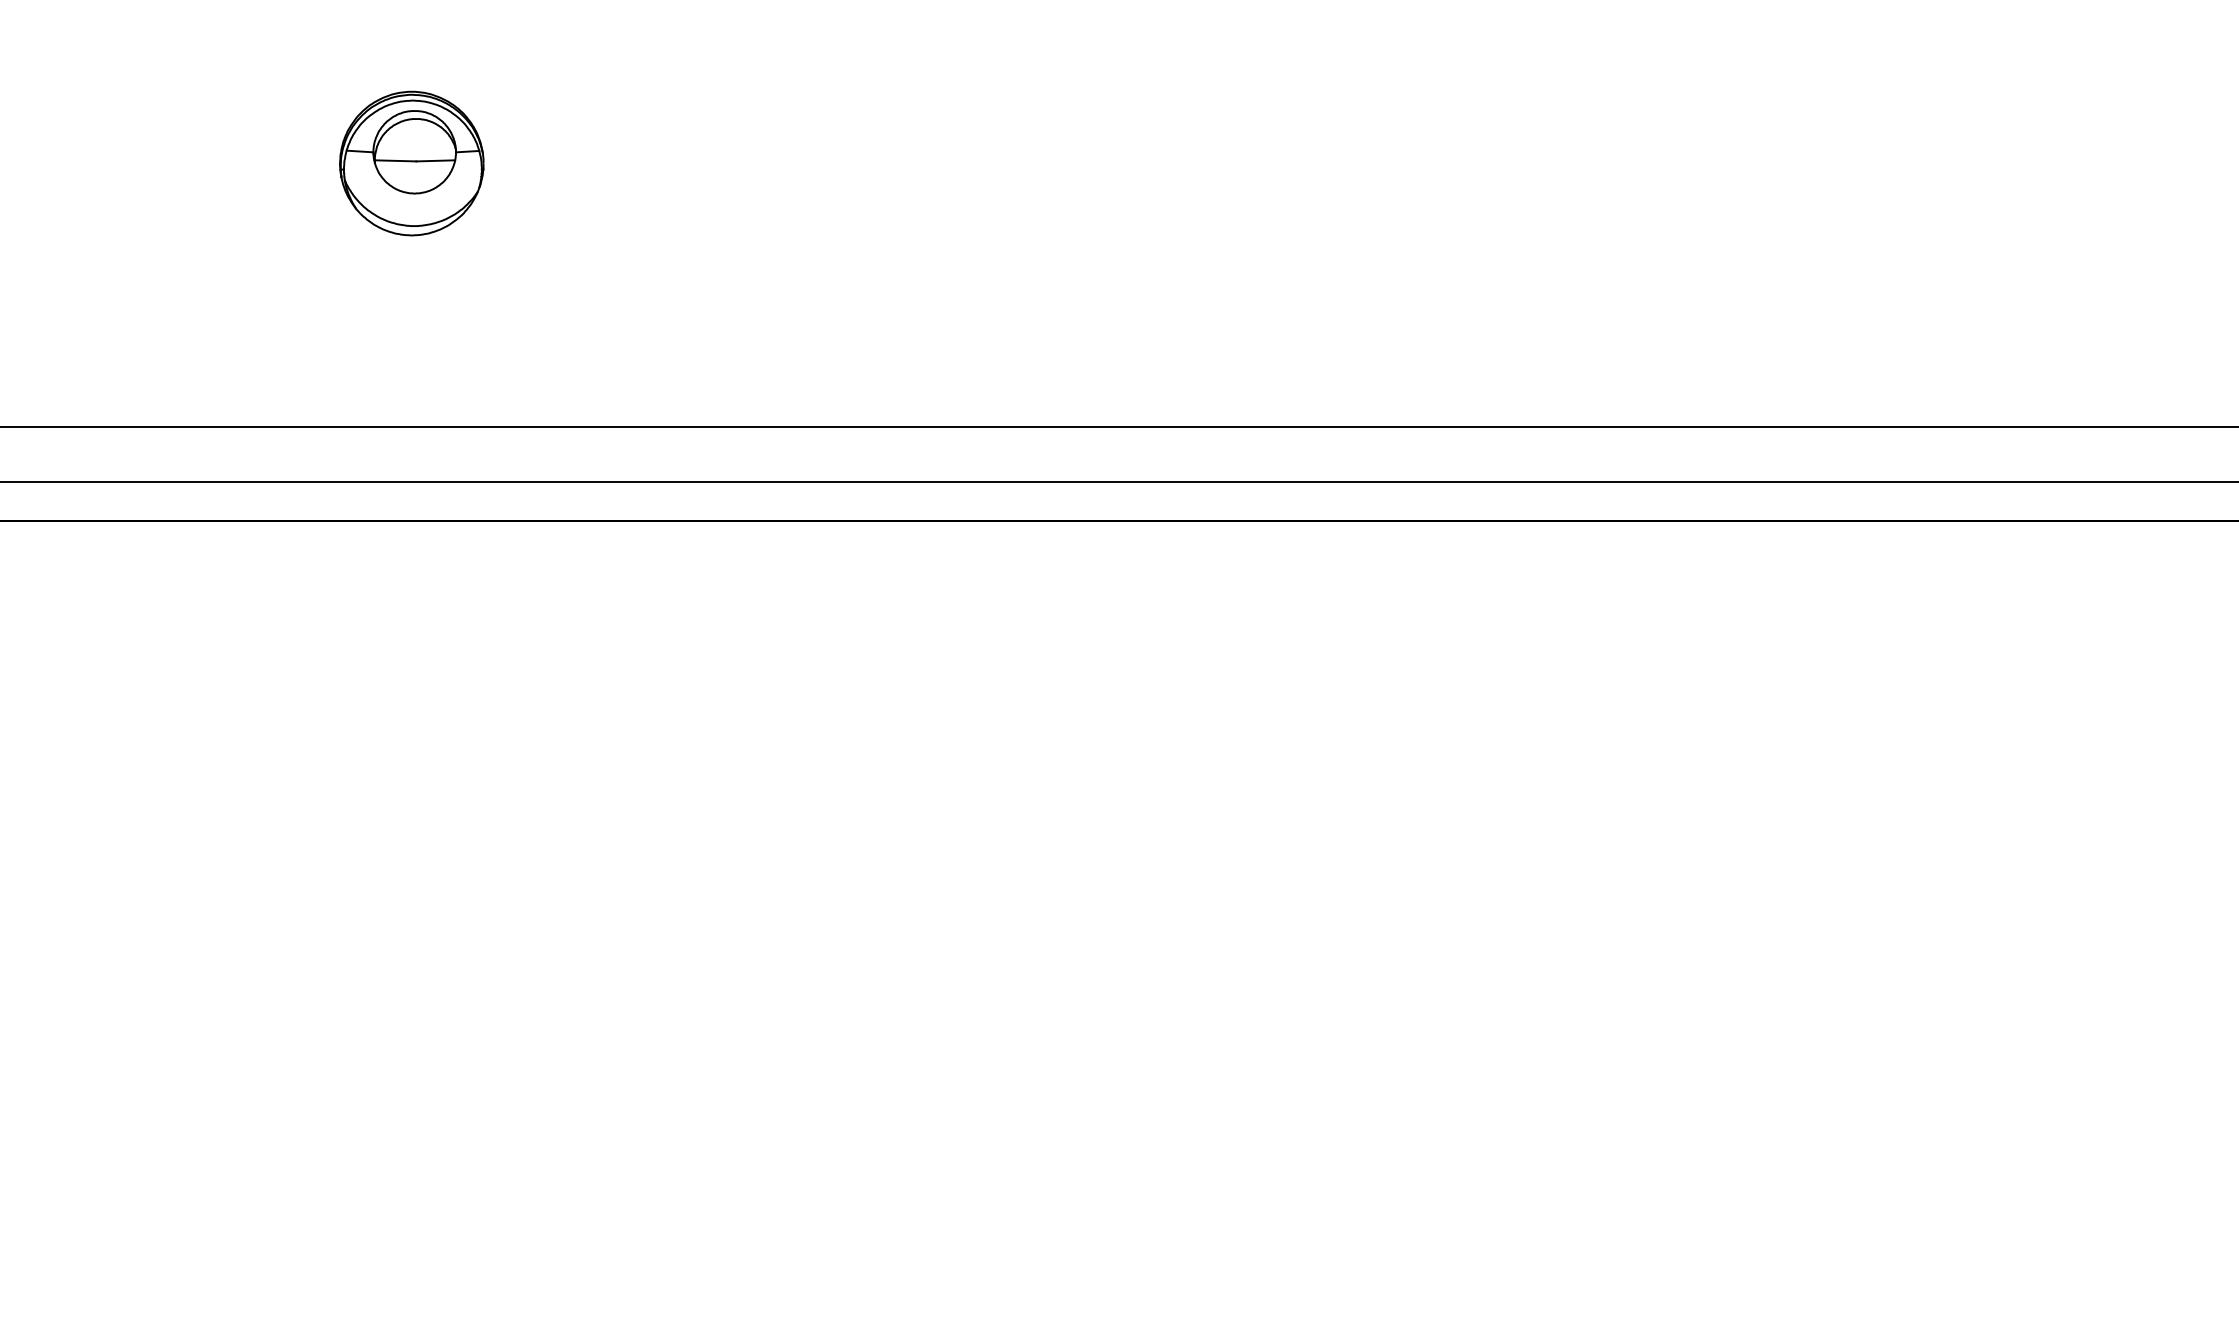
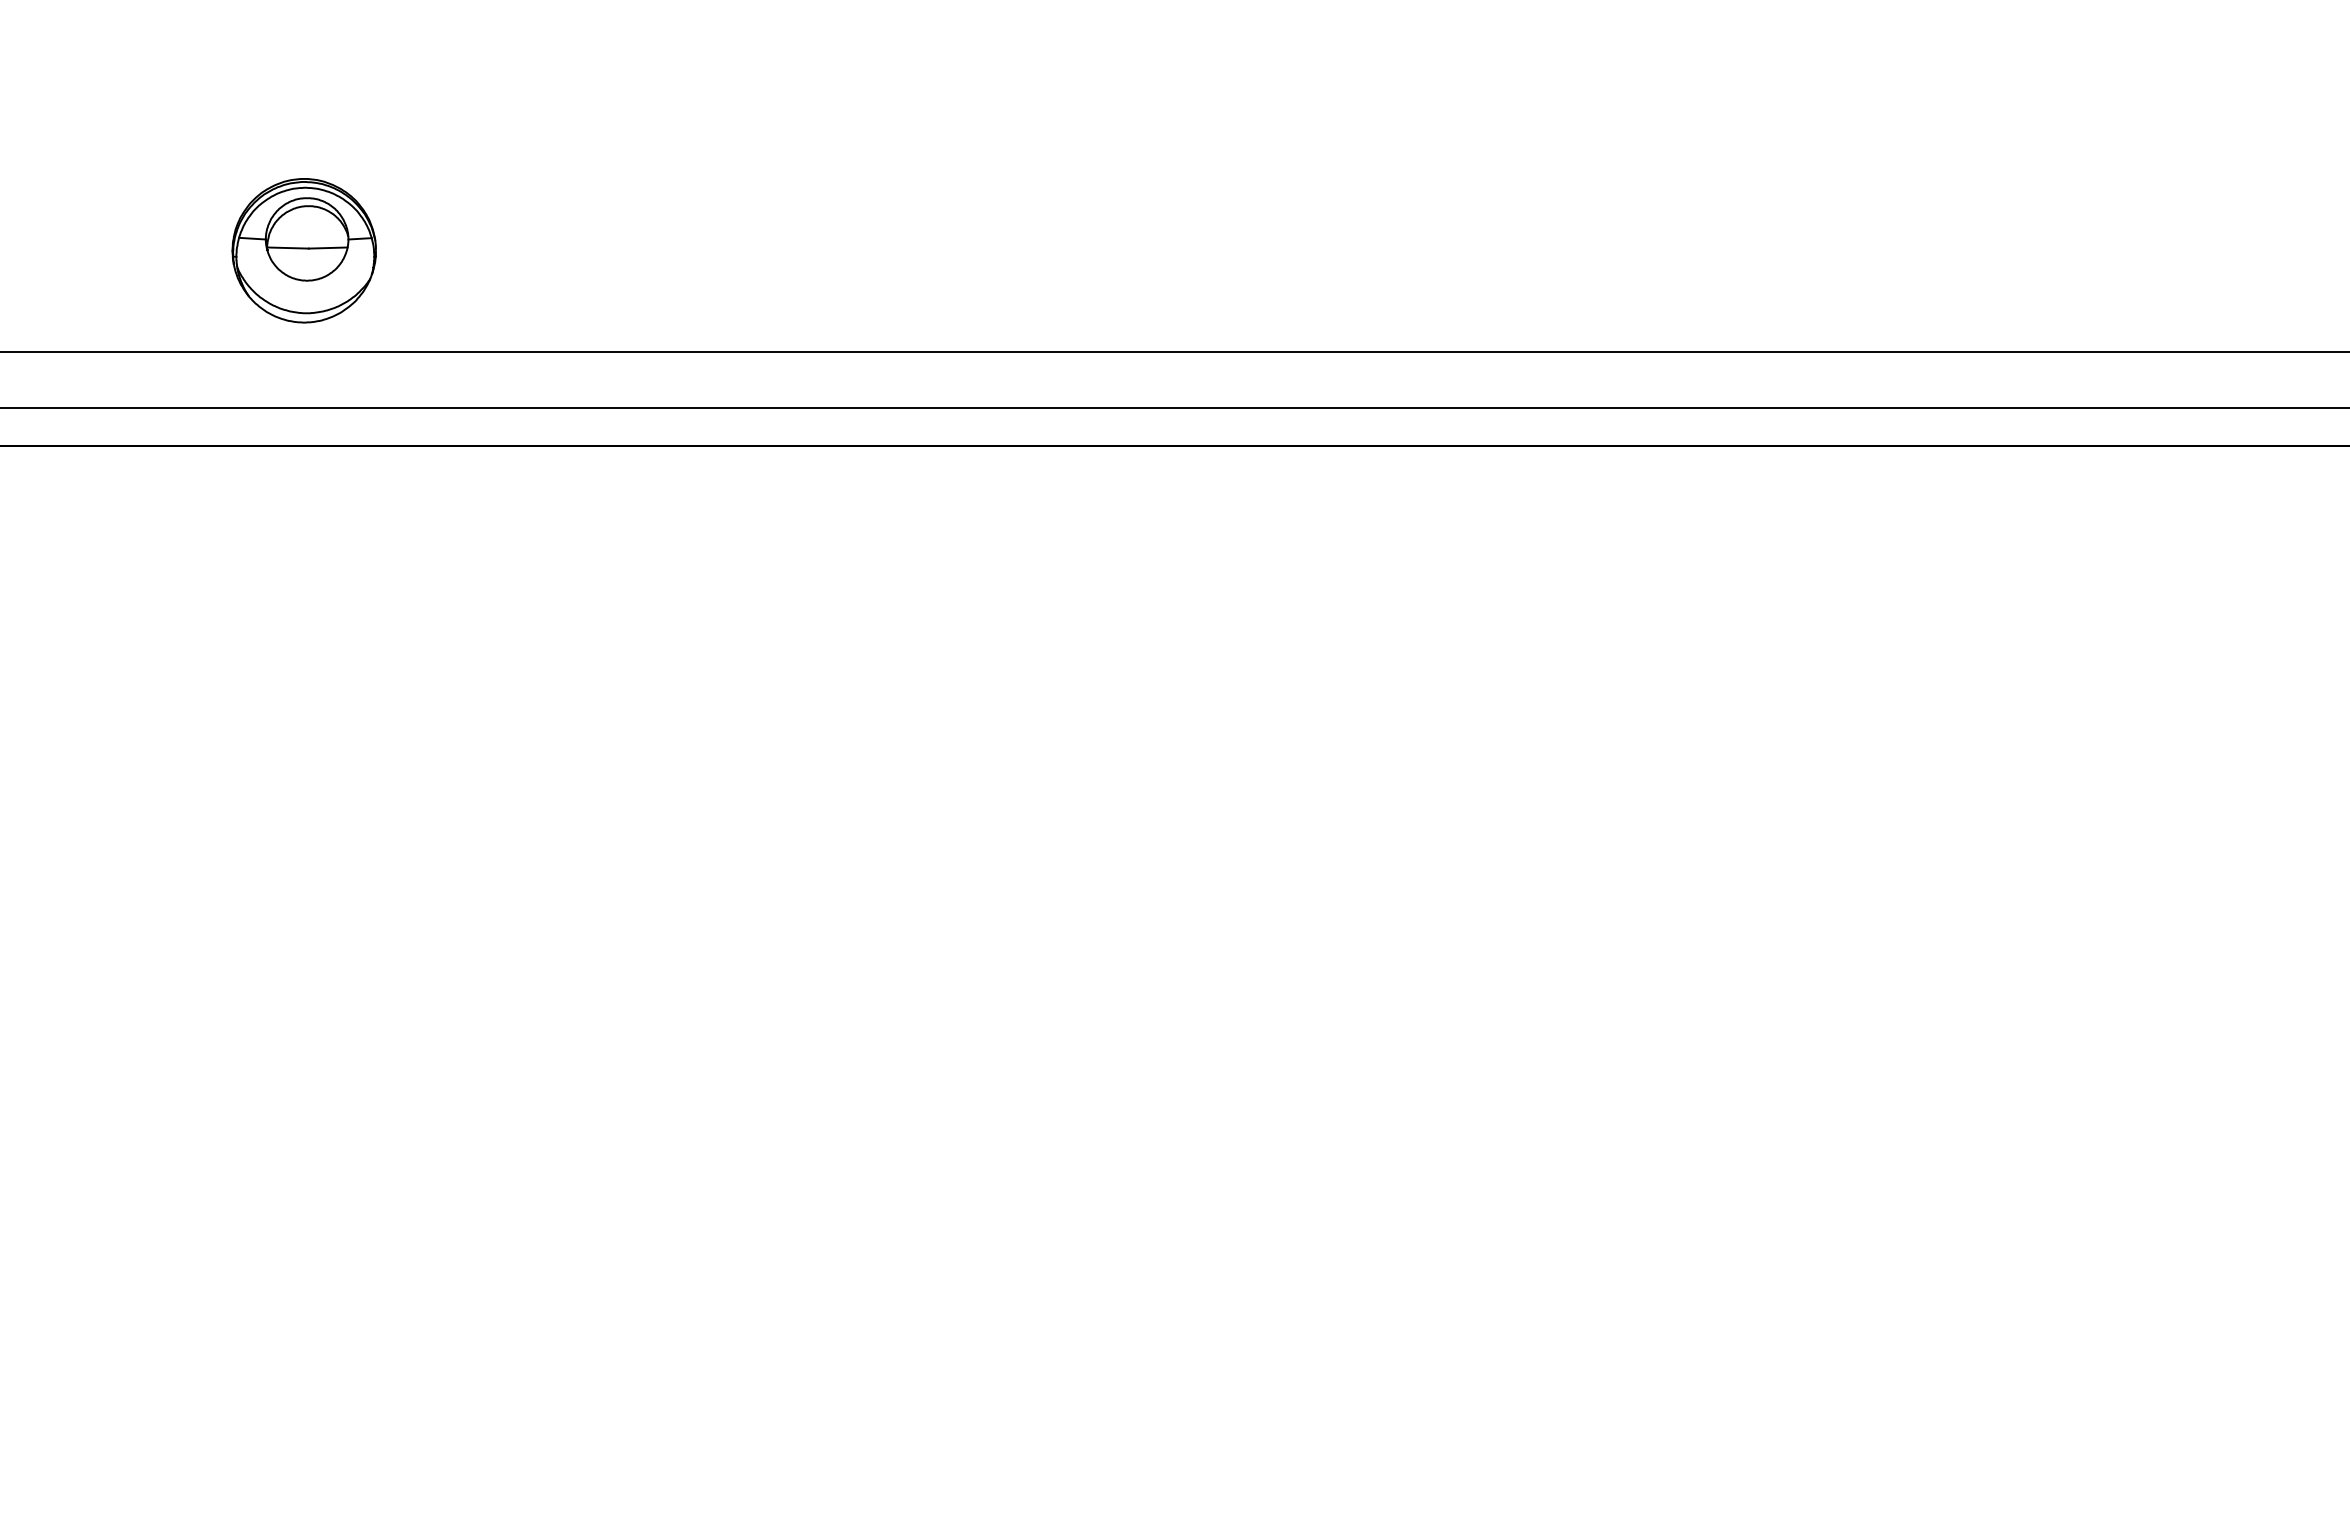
part: (411, 163) -> (303, 250), moved

